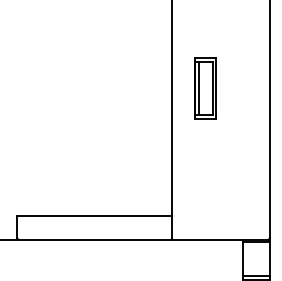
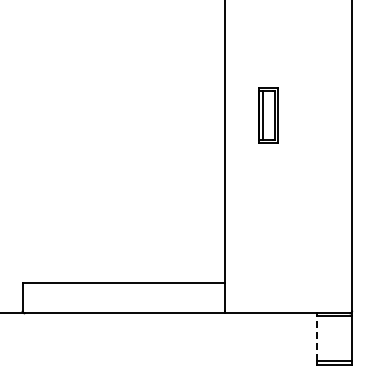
part: (205, 88) -> (268, 115), size x0.7
line: (243, 258) -> (317, 337), solid -> dashed

